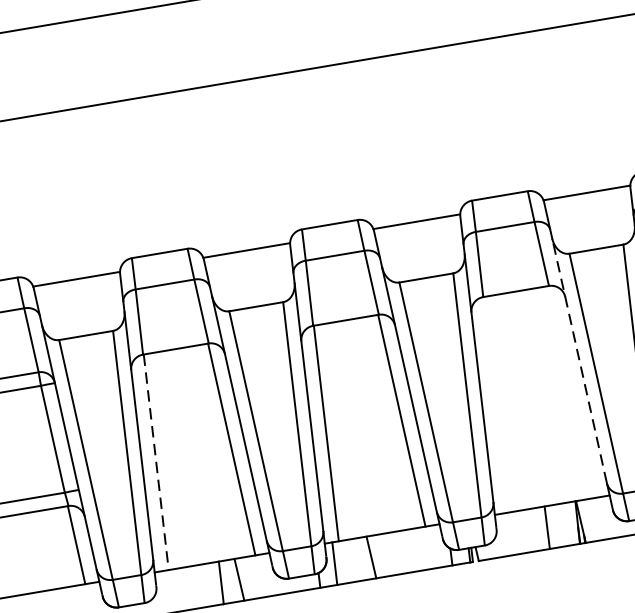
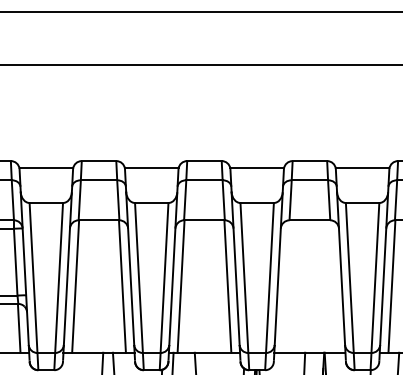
line: (580, 360) -> (341, 268), dashed -> solid
line: (156, 463) -> (75, 287), dashed -> solid

